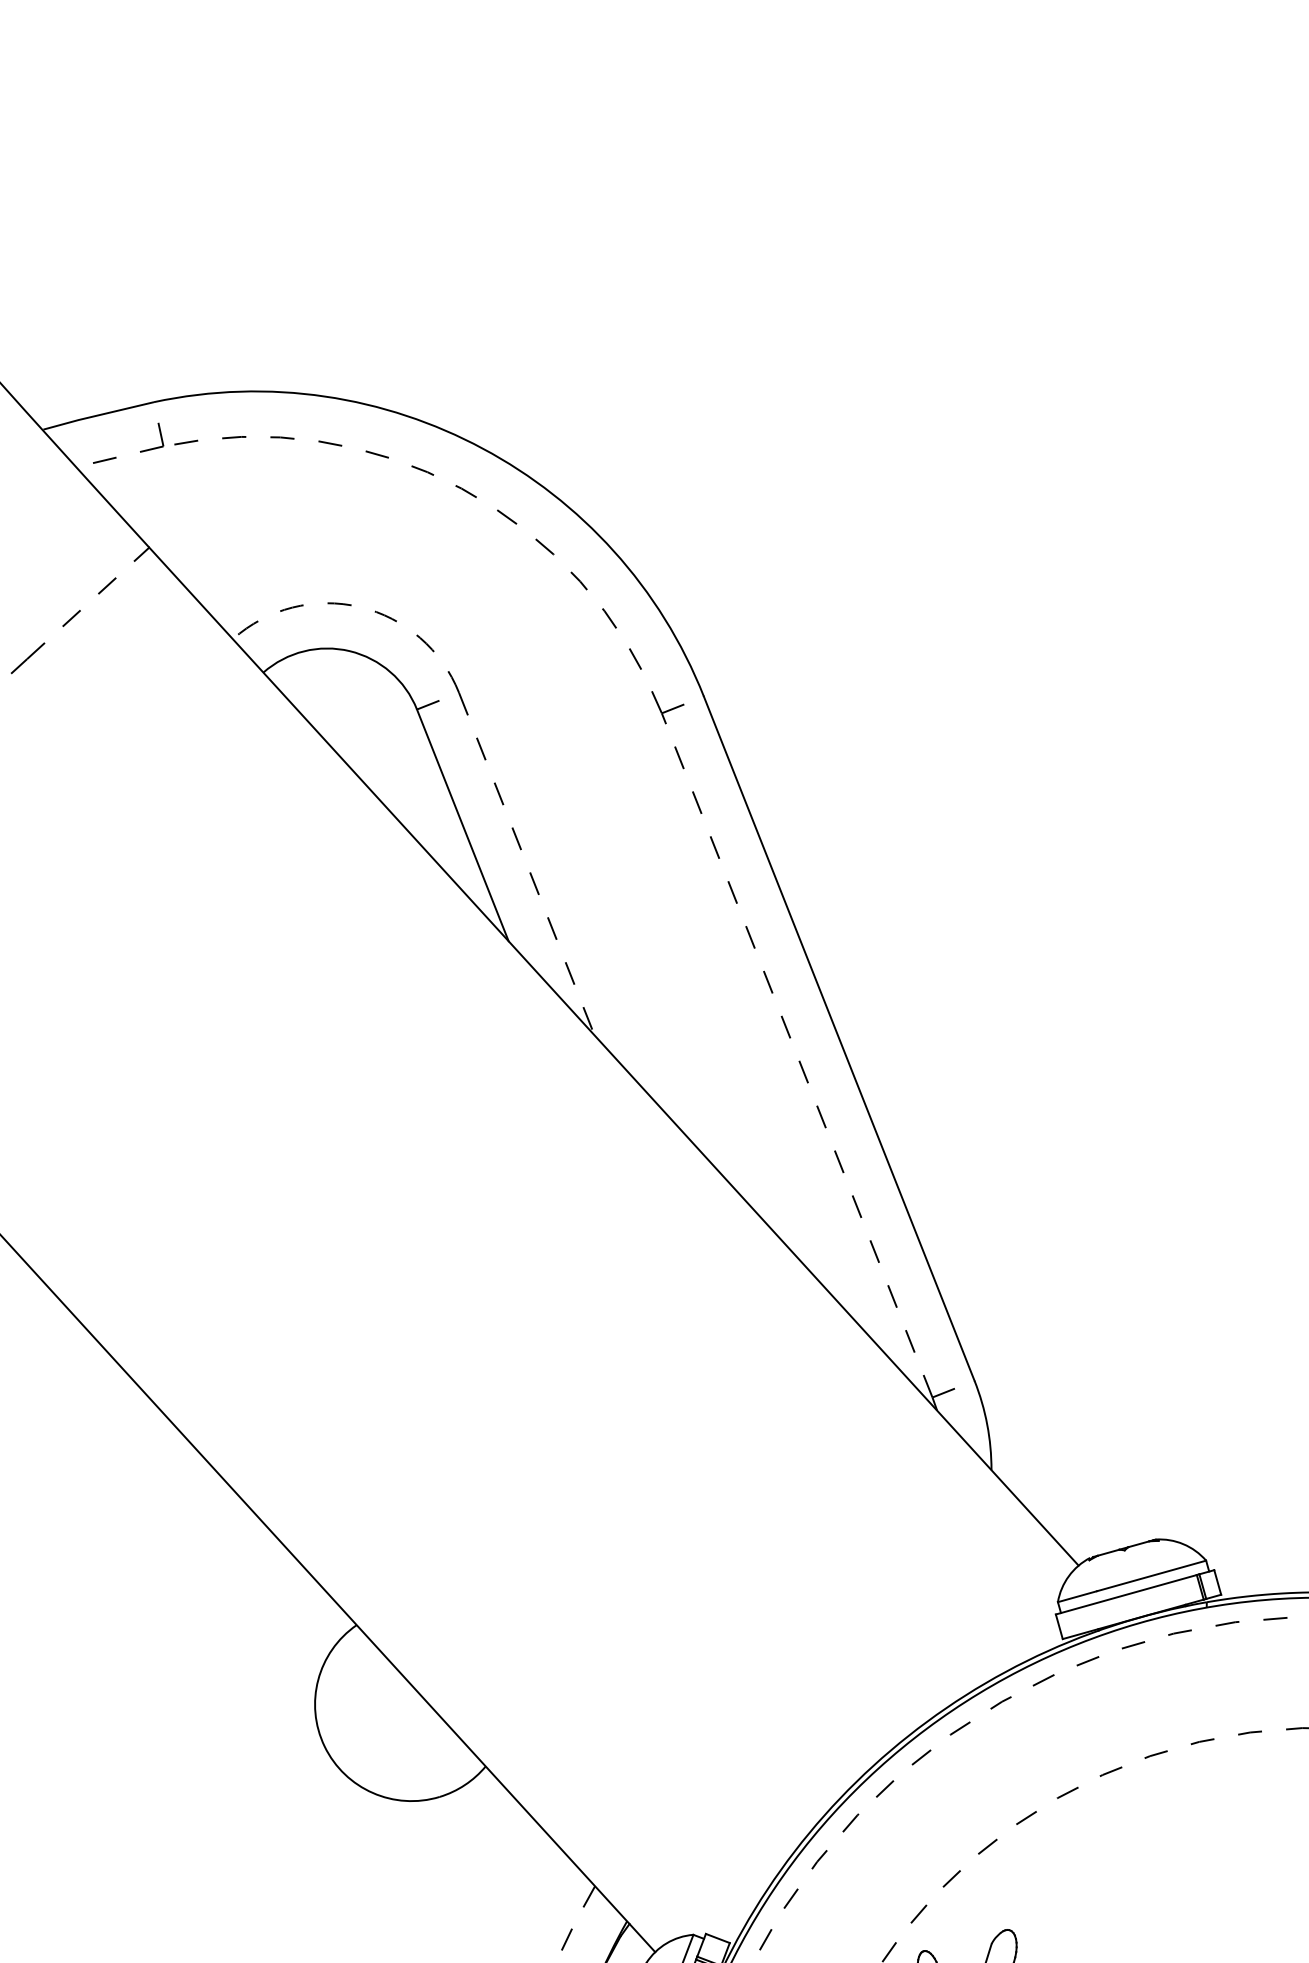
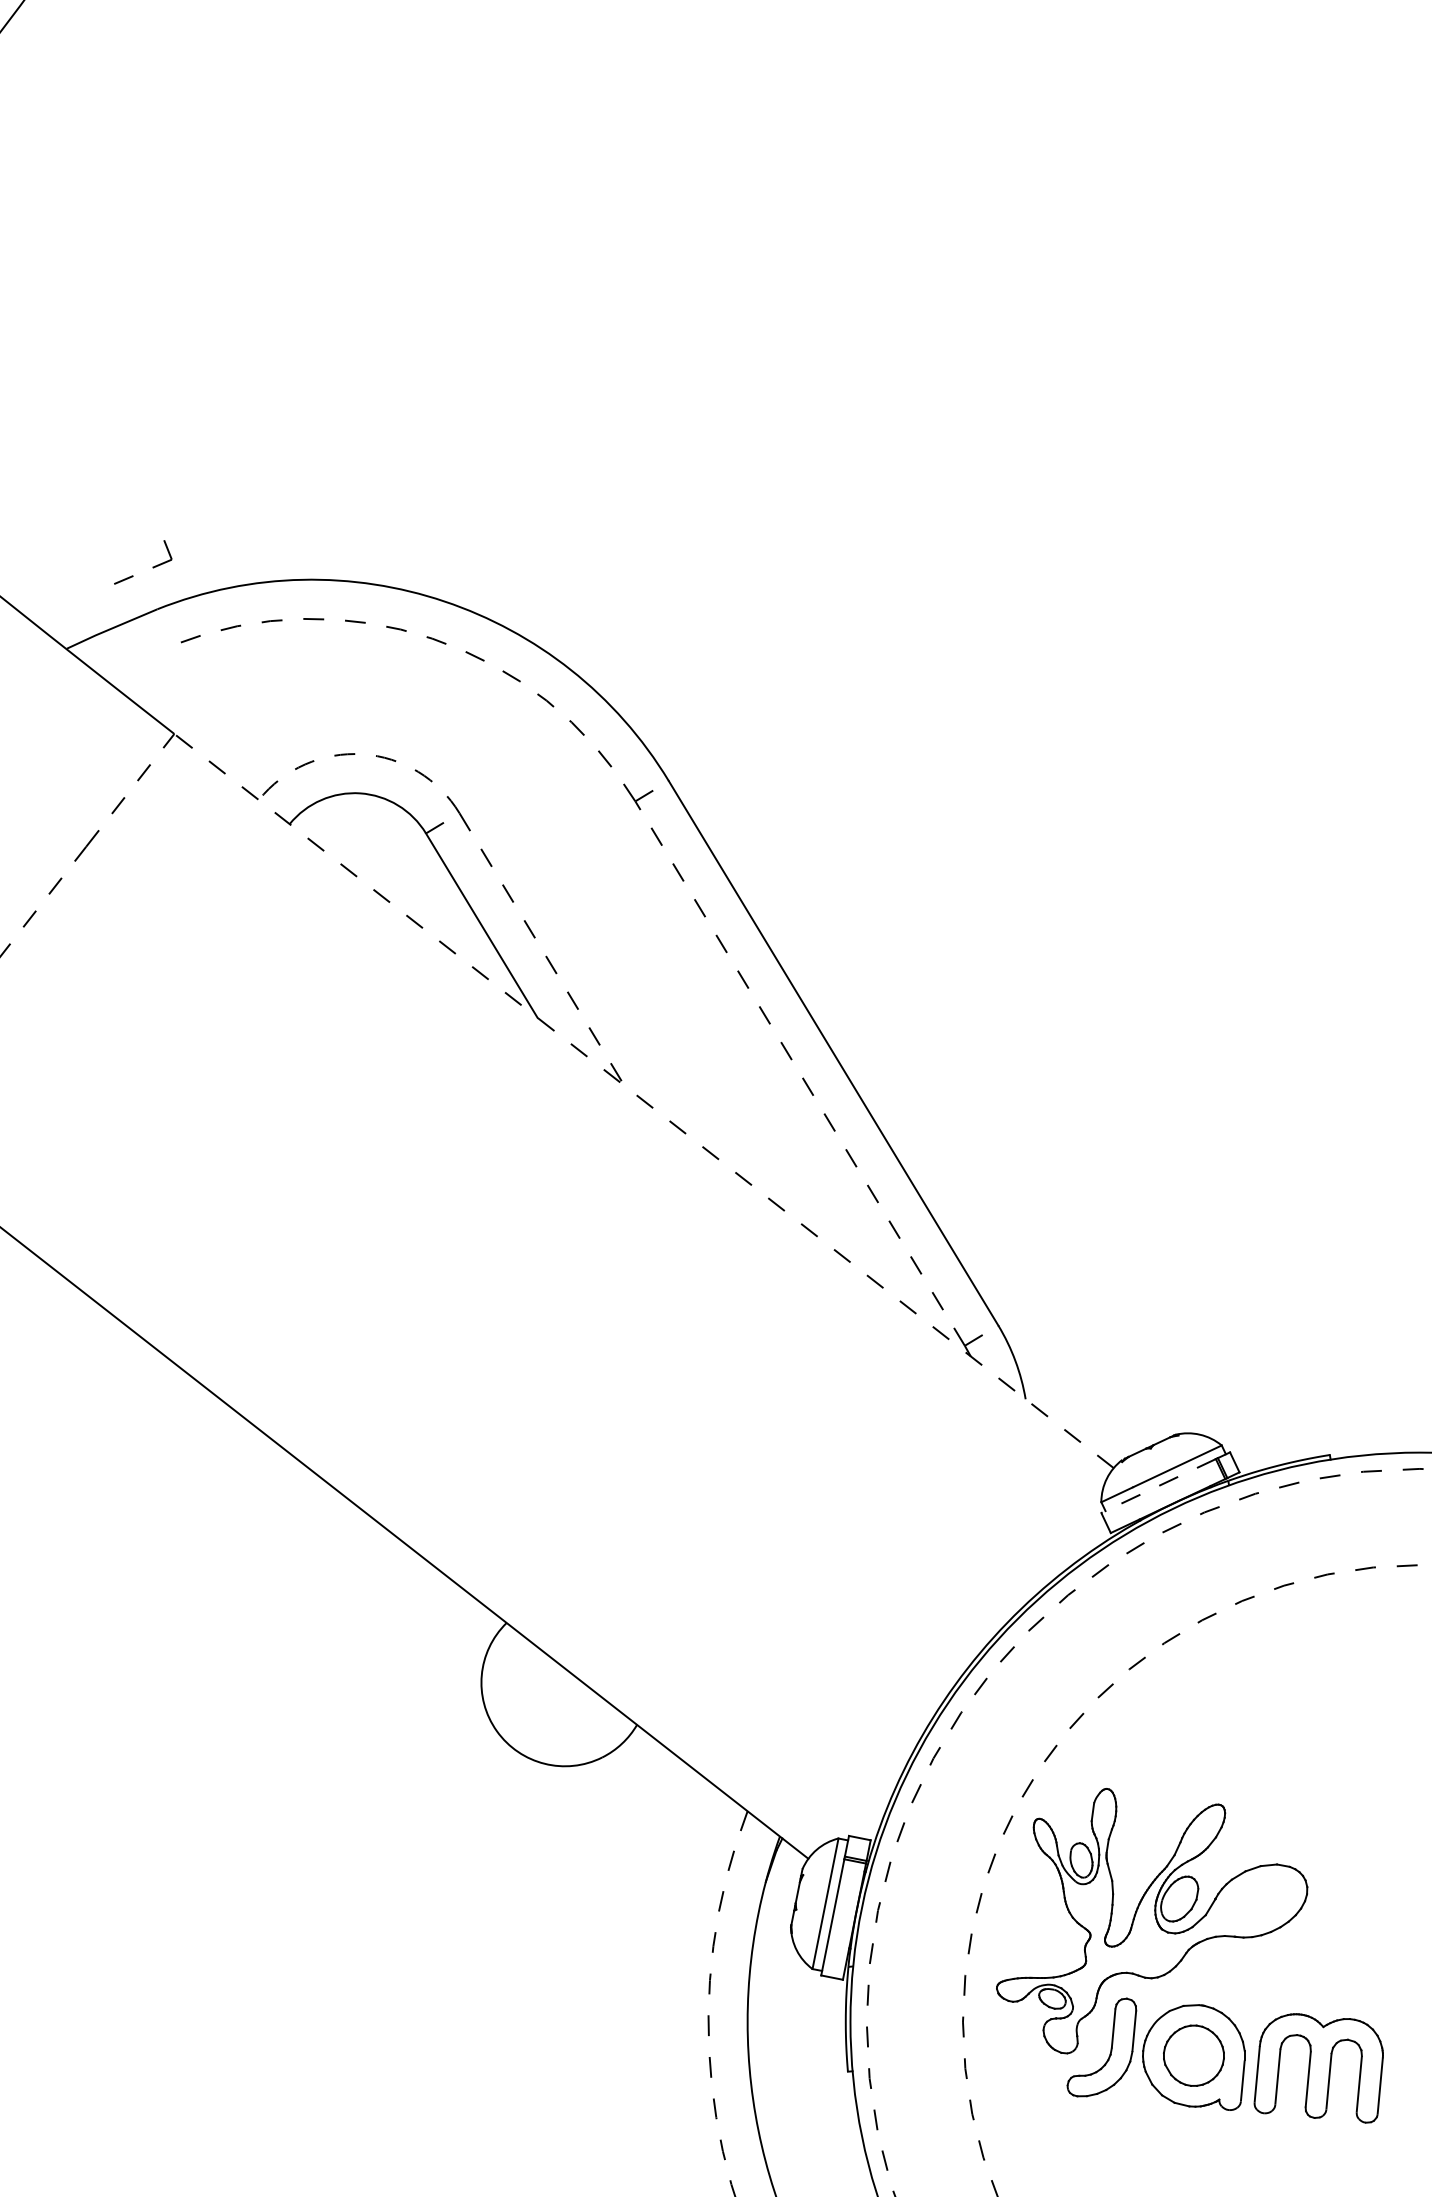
part: (140, 450) -> (152, 566), moved
line: (613, 1055) -> (643, 1100), solid -> dashed
line: (1126, 1595) -> (1158, 1486), solid -> dashed

